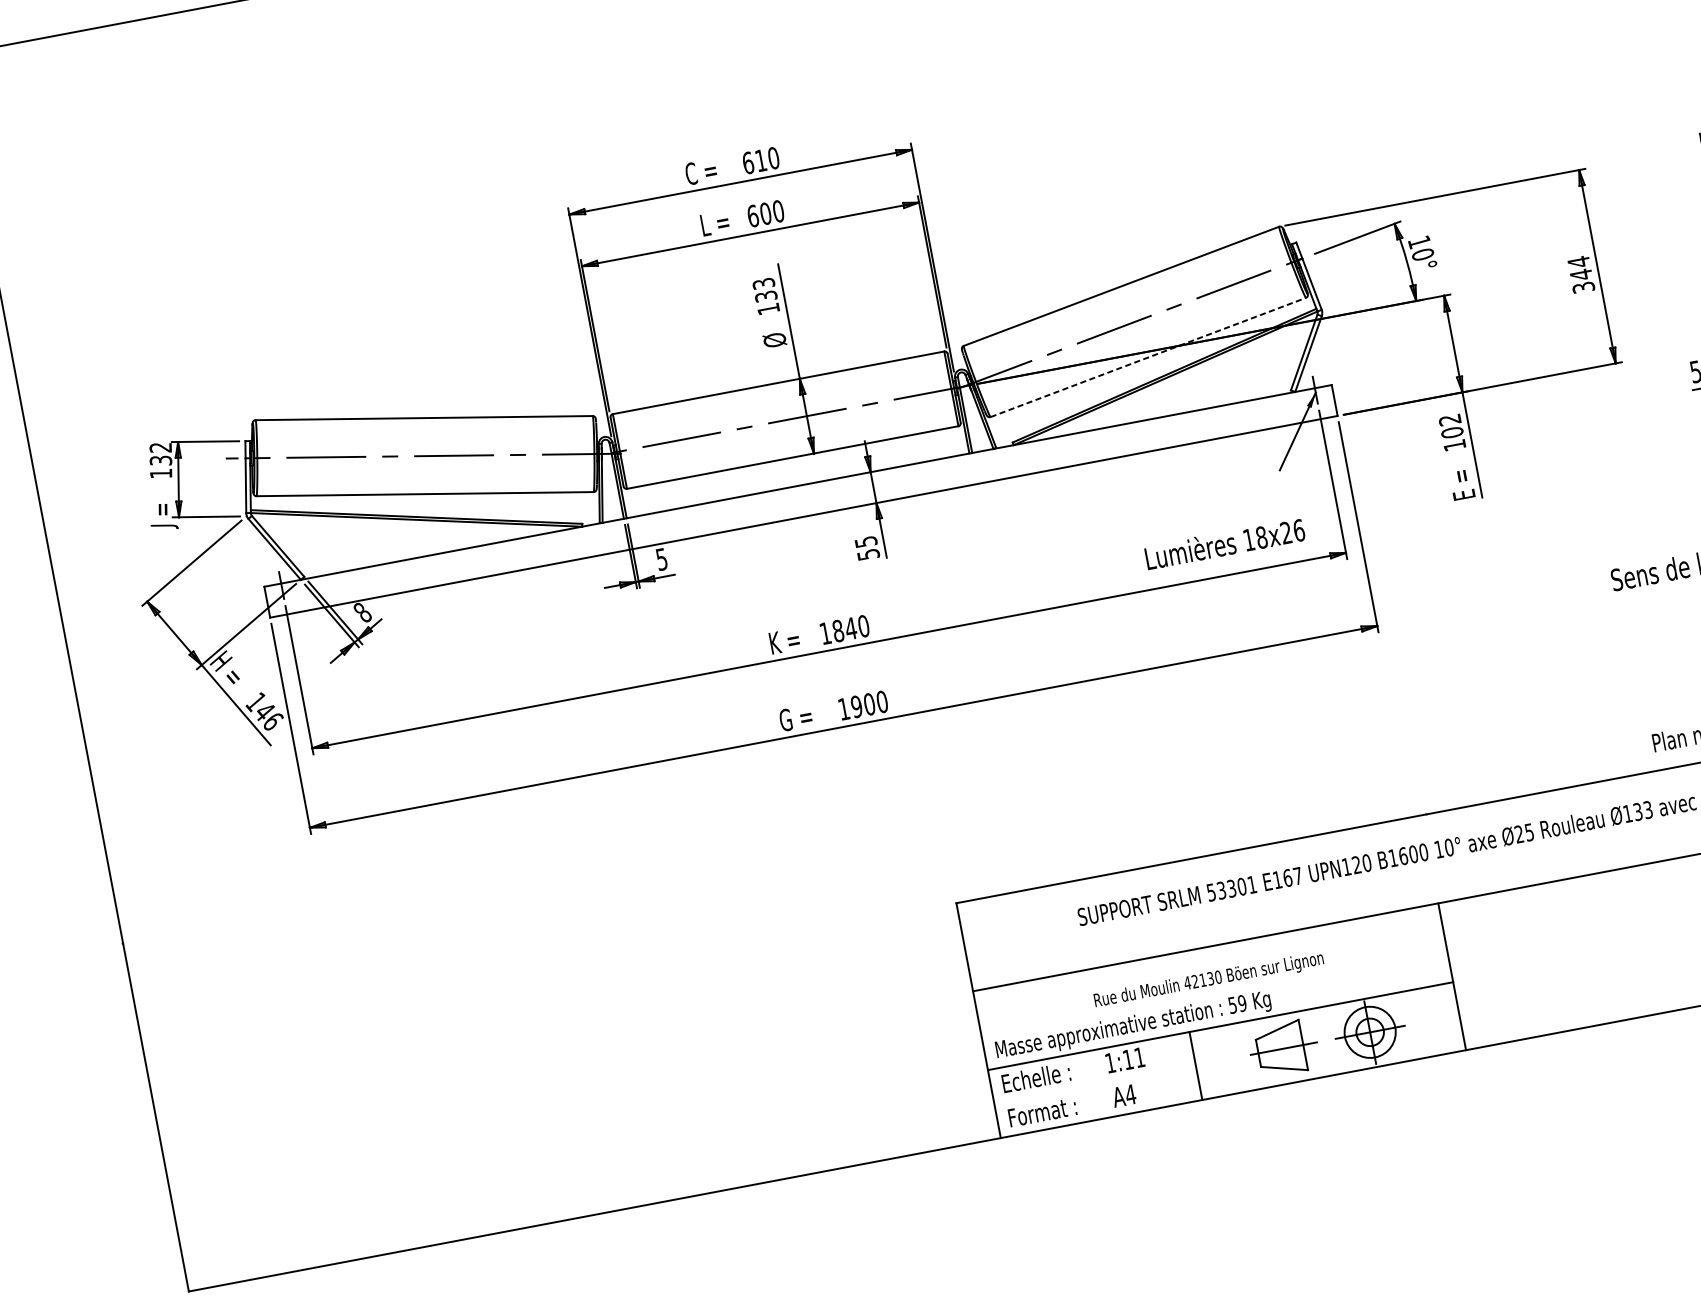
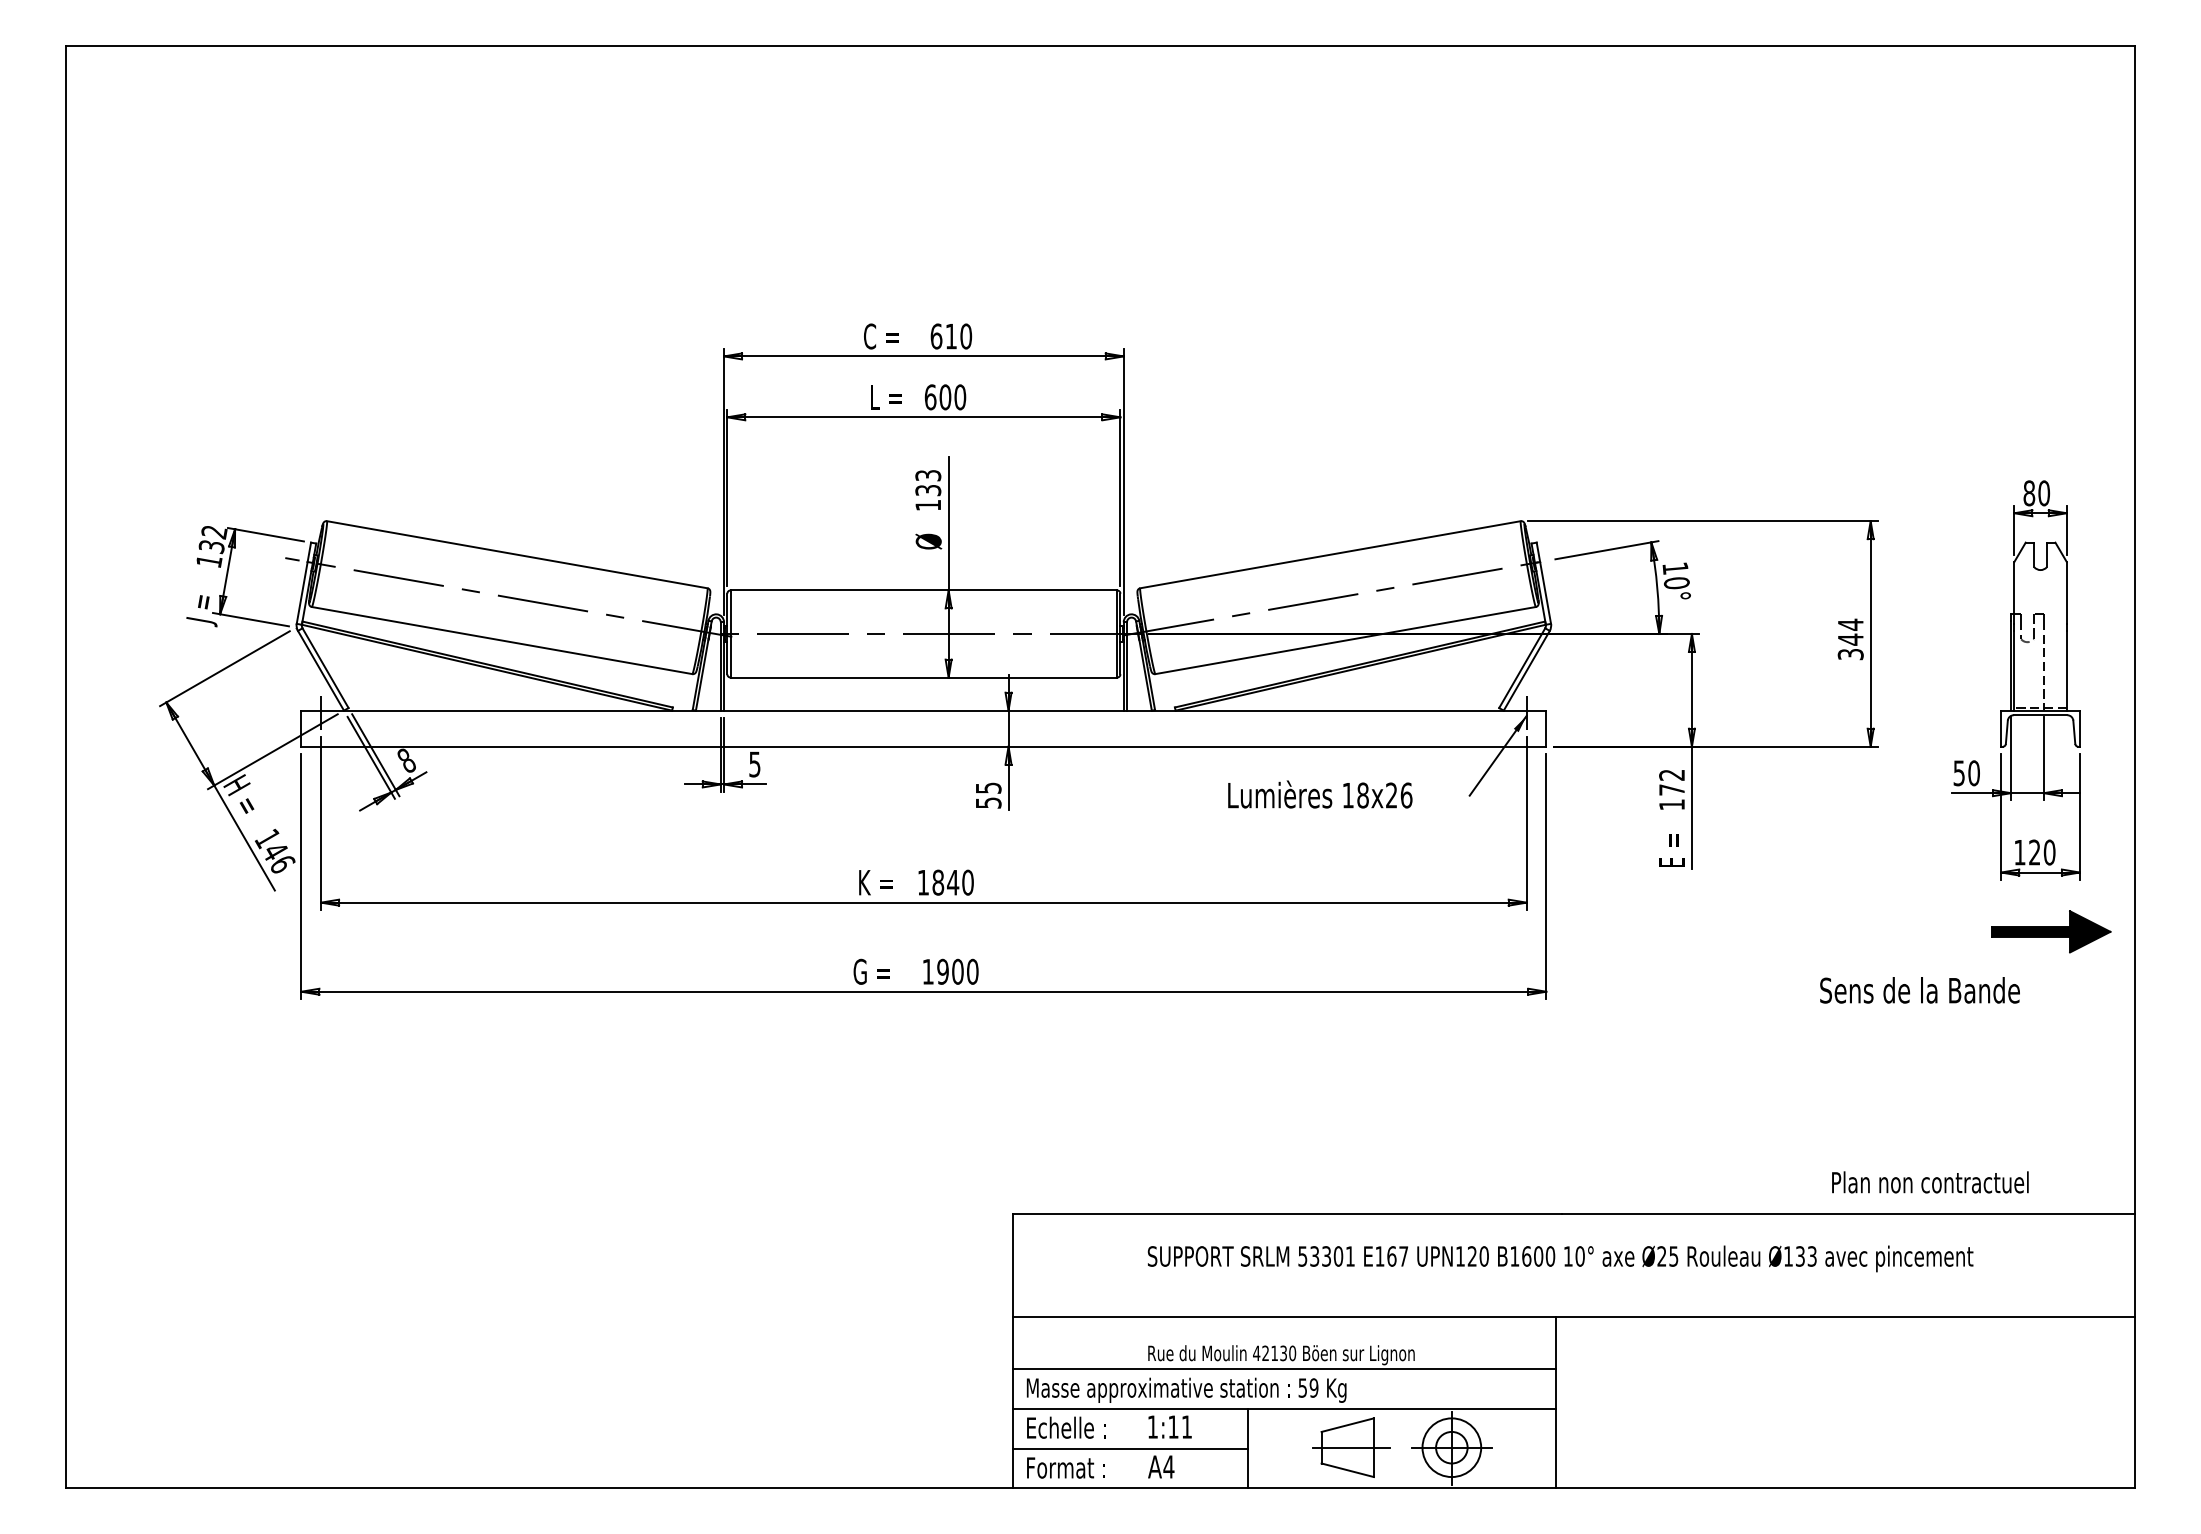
line: (1149, 357) -> (1346, 640), dashed -> solid
text: (1451, 432) -> (1671, 789), 102 -> 172
text: (1225, 543) -> (1320, 794), moved
line: (1214, 992) -> (1284, 1369), added
line: (1094, 1085) -> (1130, 1448), added

